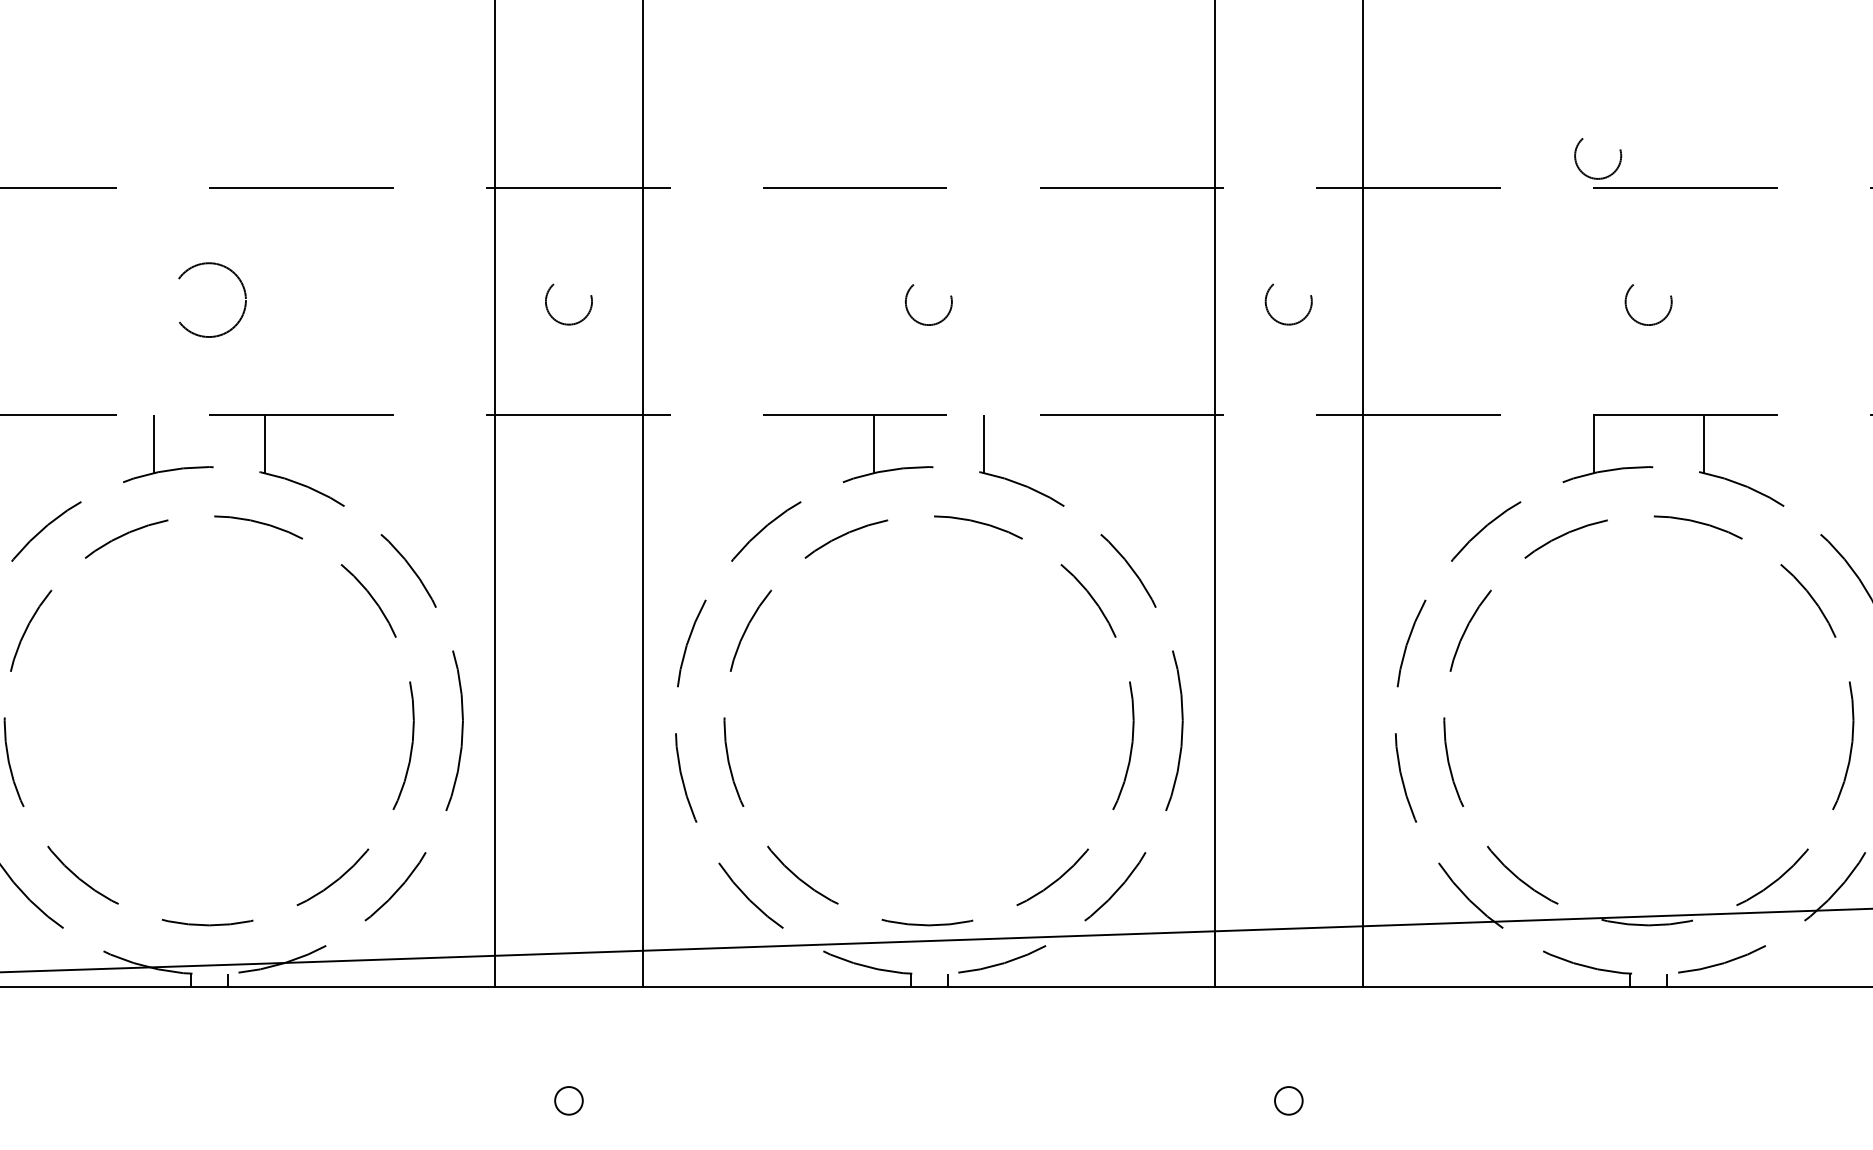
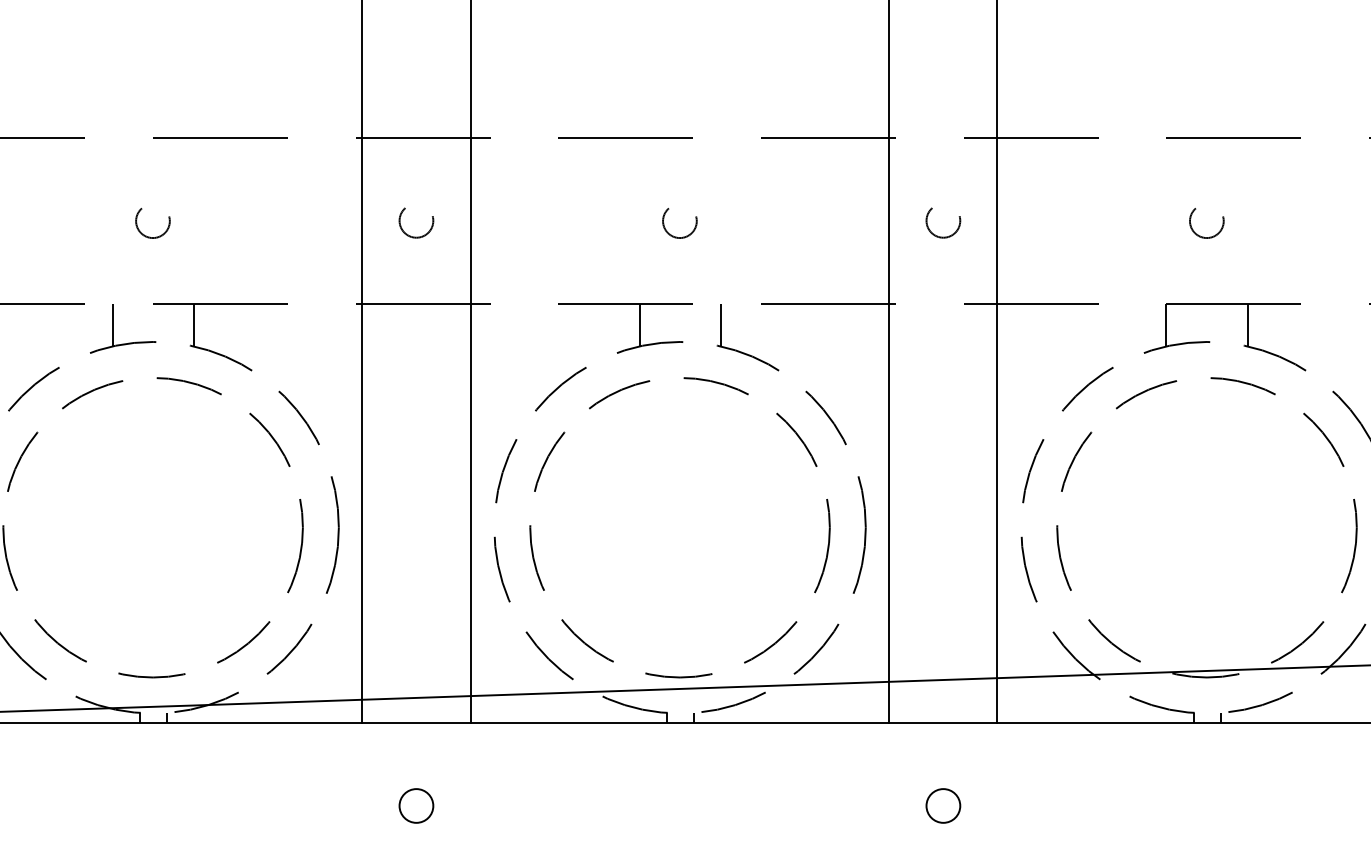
circle: (1597, 159) -> (1169, 116), removed
circle: (208, 305) -> (152, 223), size x0.62
circle: (569, 1100) -> (416, 805), size x1.67
circle: (1288, 1100) -> (943, 805), size x1.67

